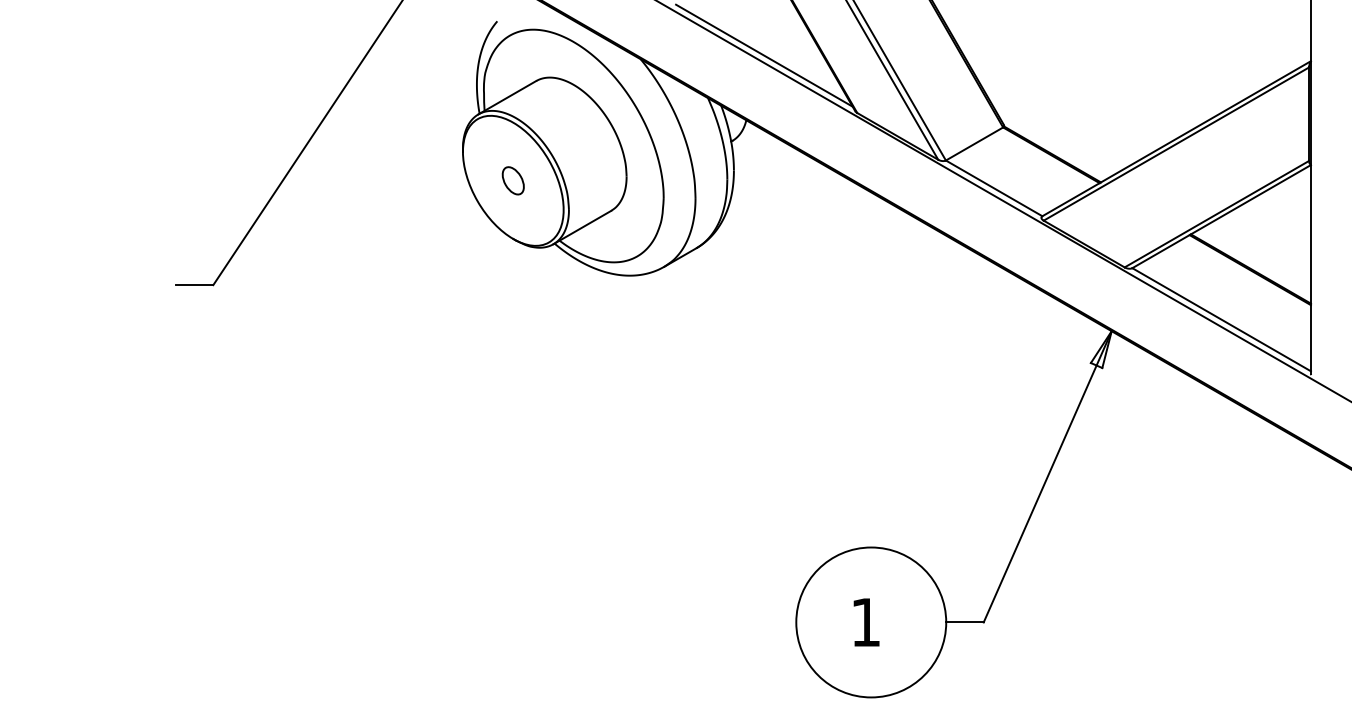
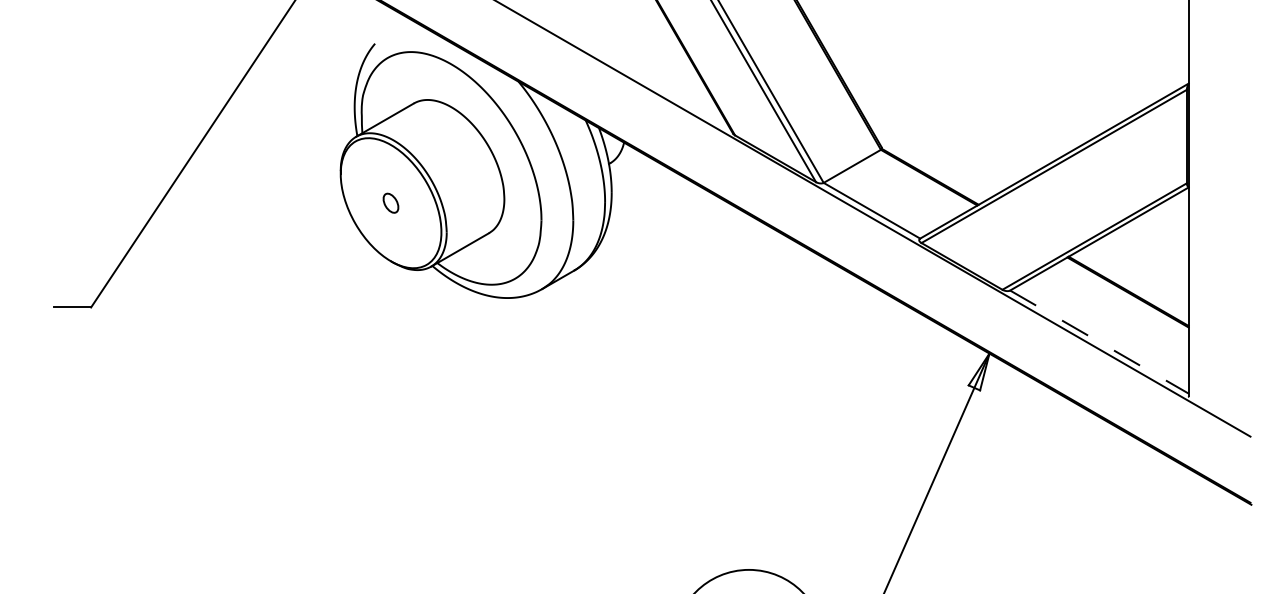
line: (764, 55) -> (642, 77), removed
part: (512, 180) -> (390, 202), size x0.7
line: (1222, 319) -> (1100, 341), solid -> dashed

